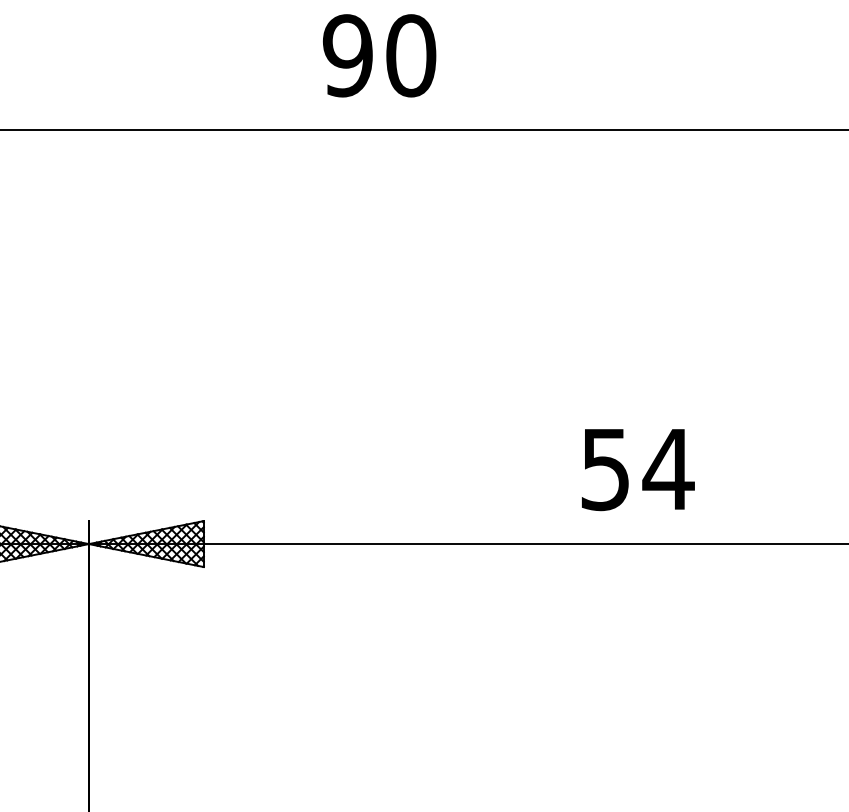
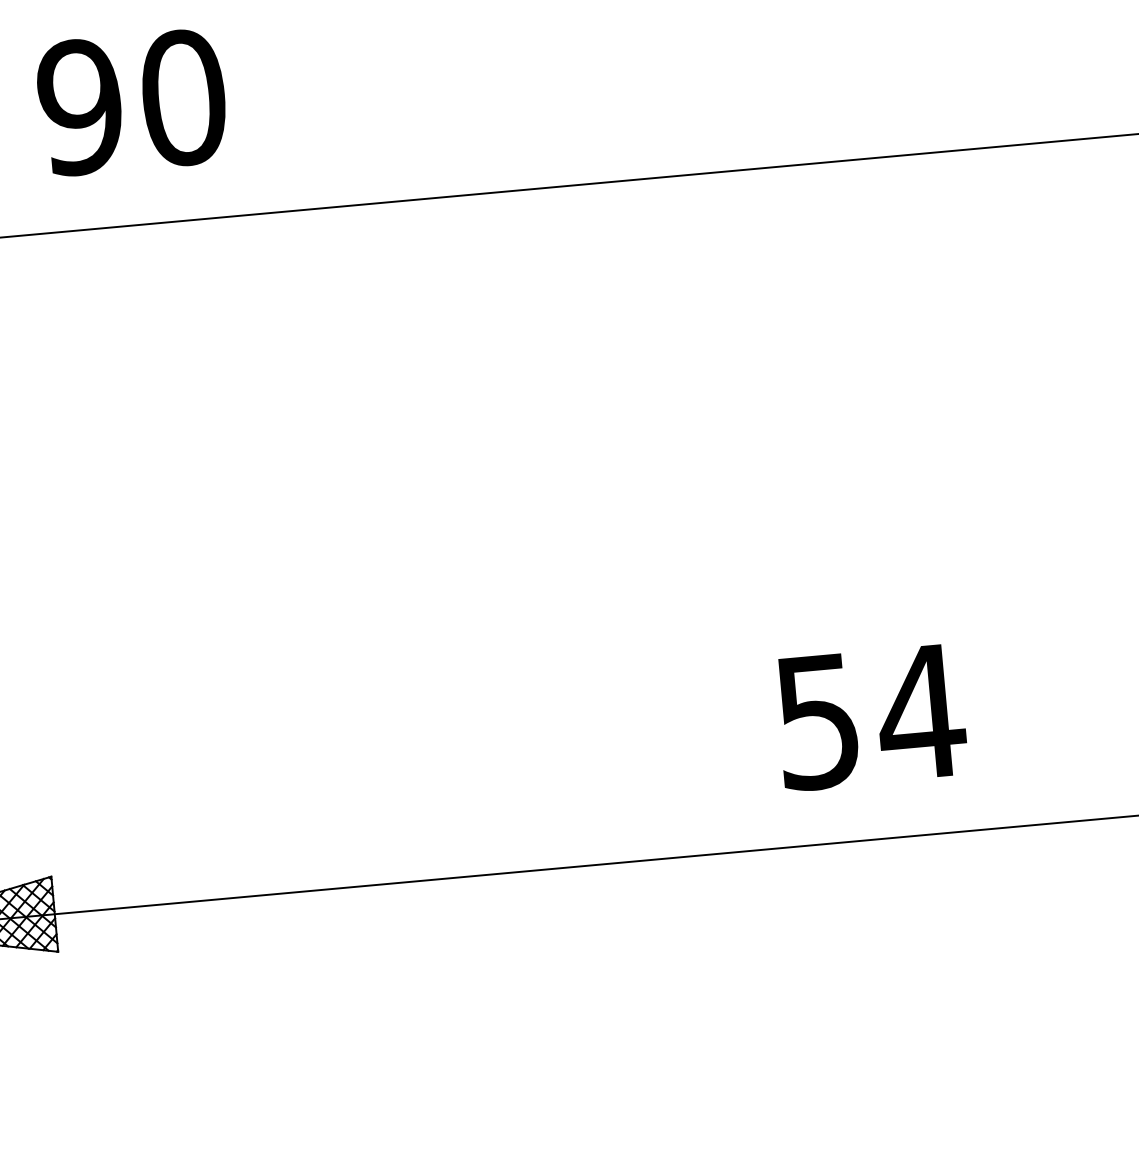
text: (379, 55) -> (131, 102), moved
text: (638, 470) -> (871, 718), moved

